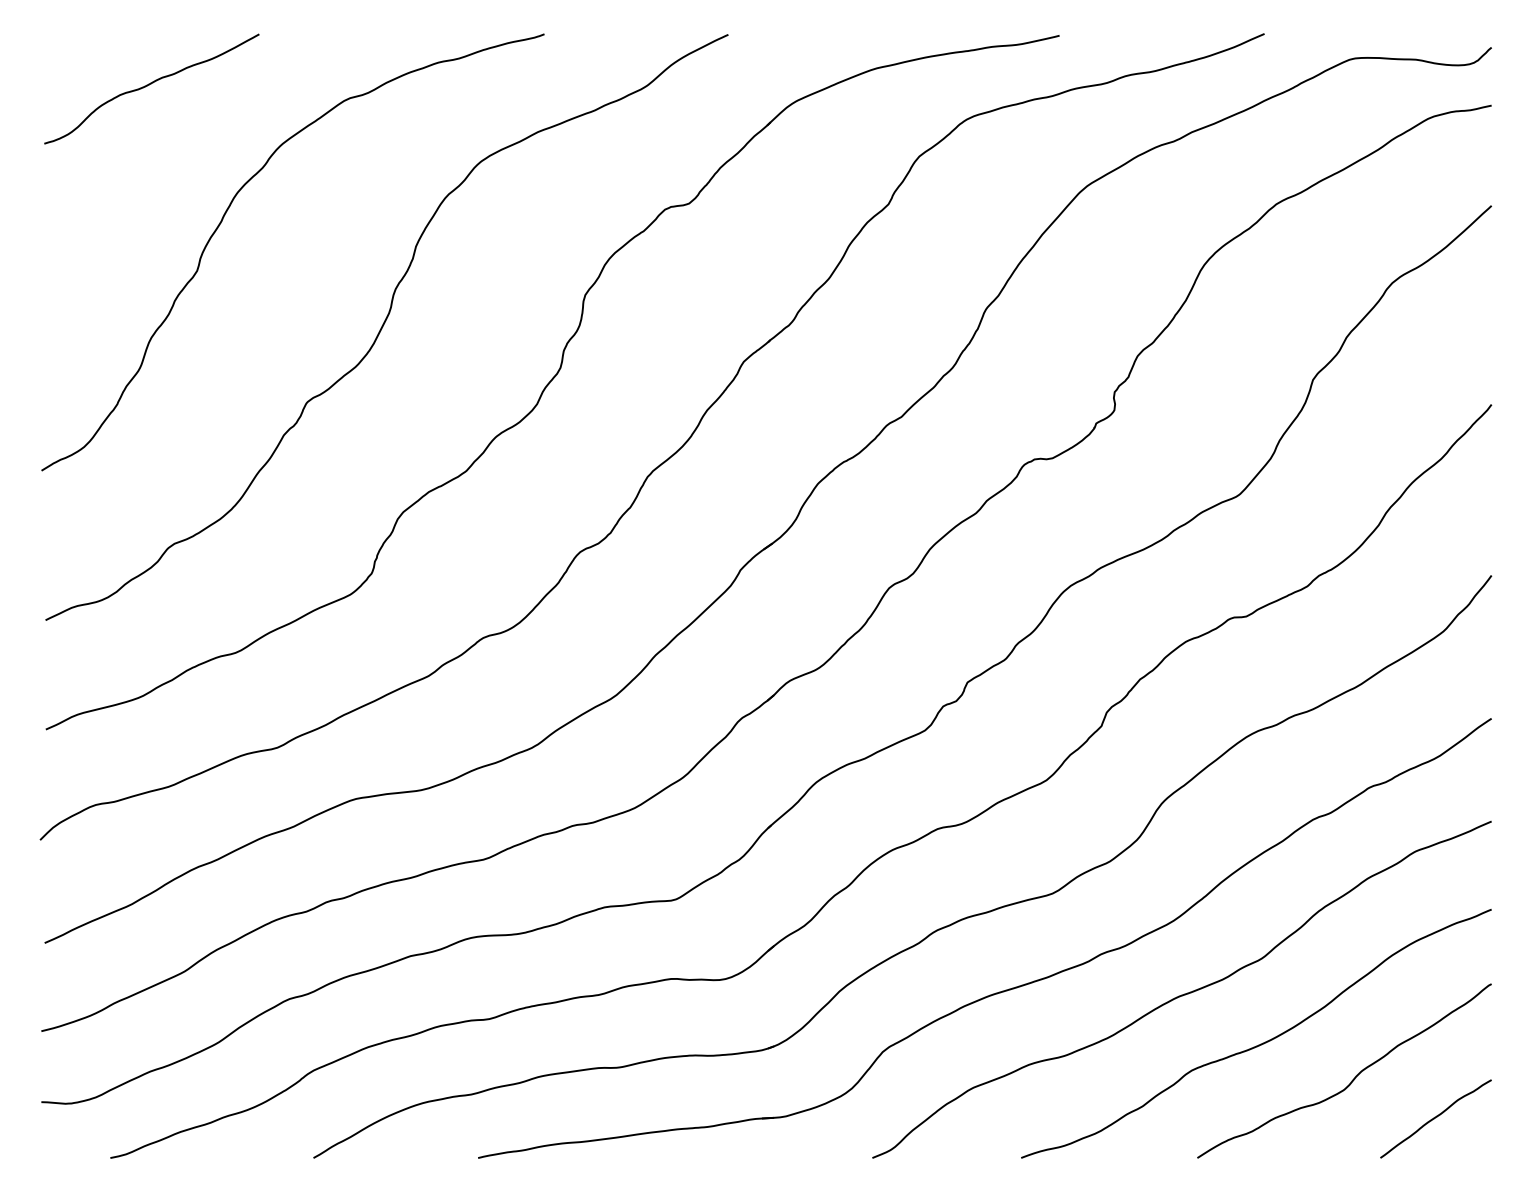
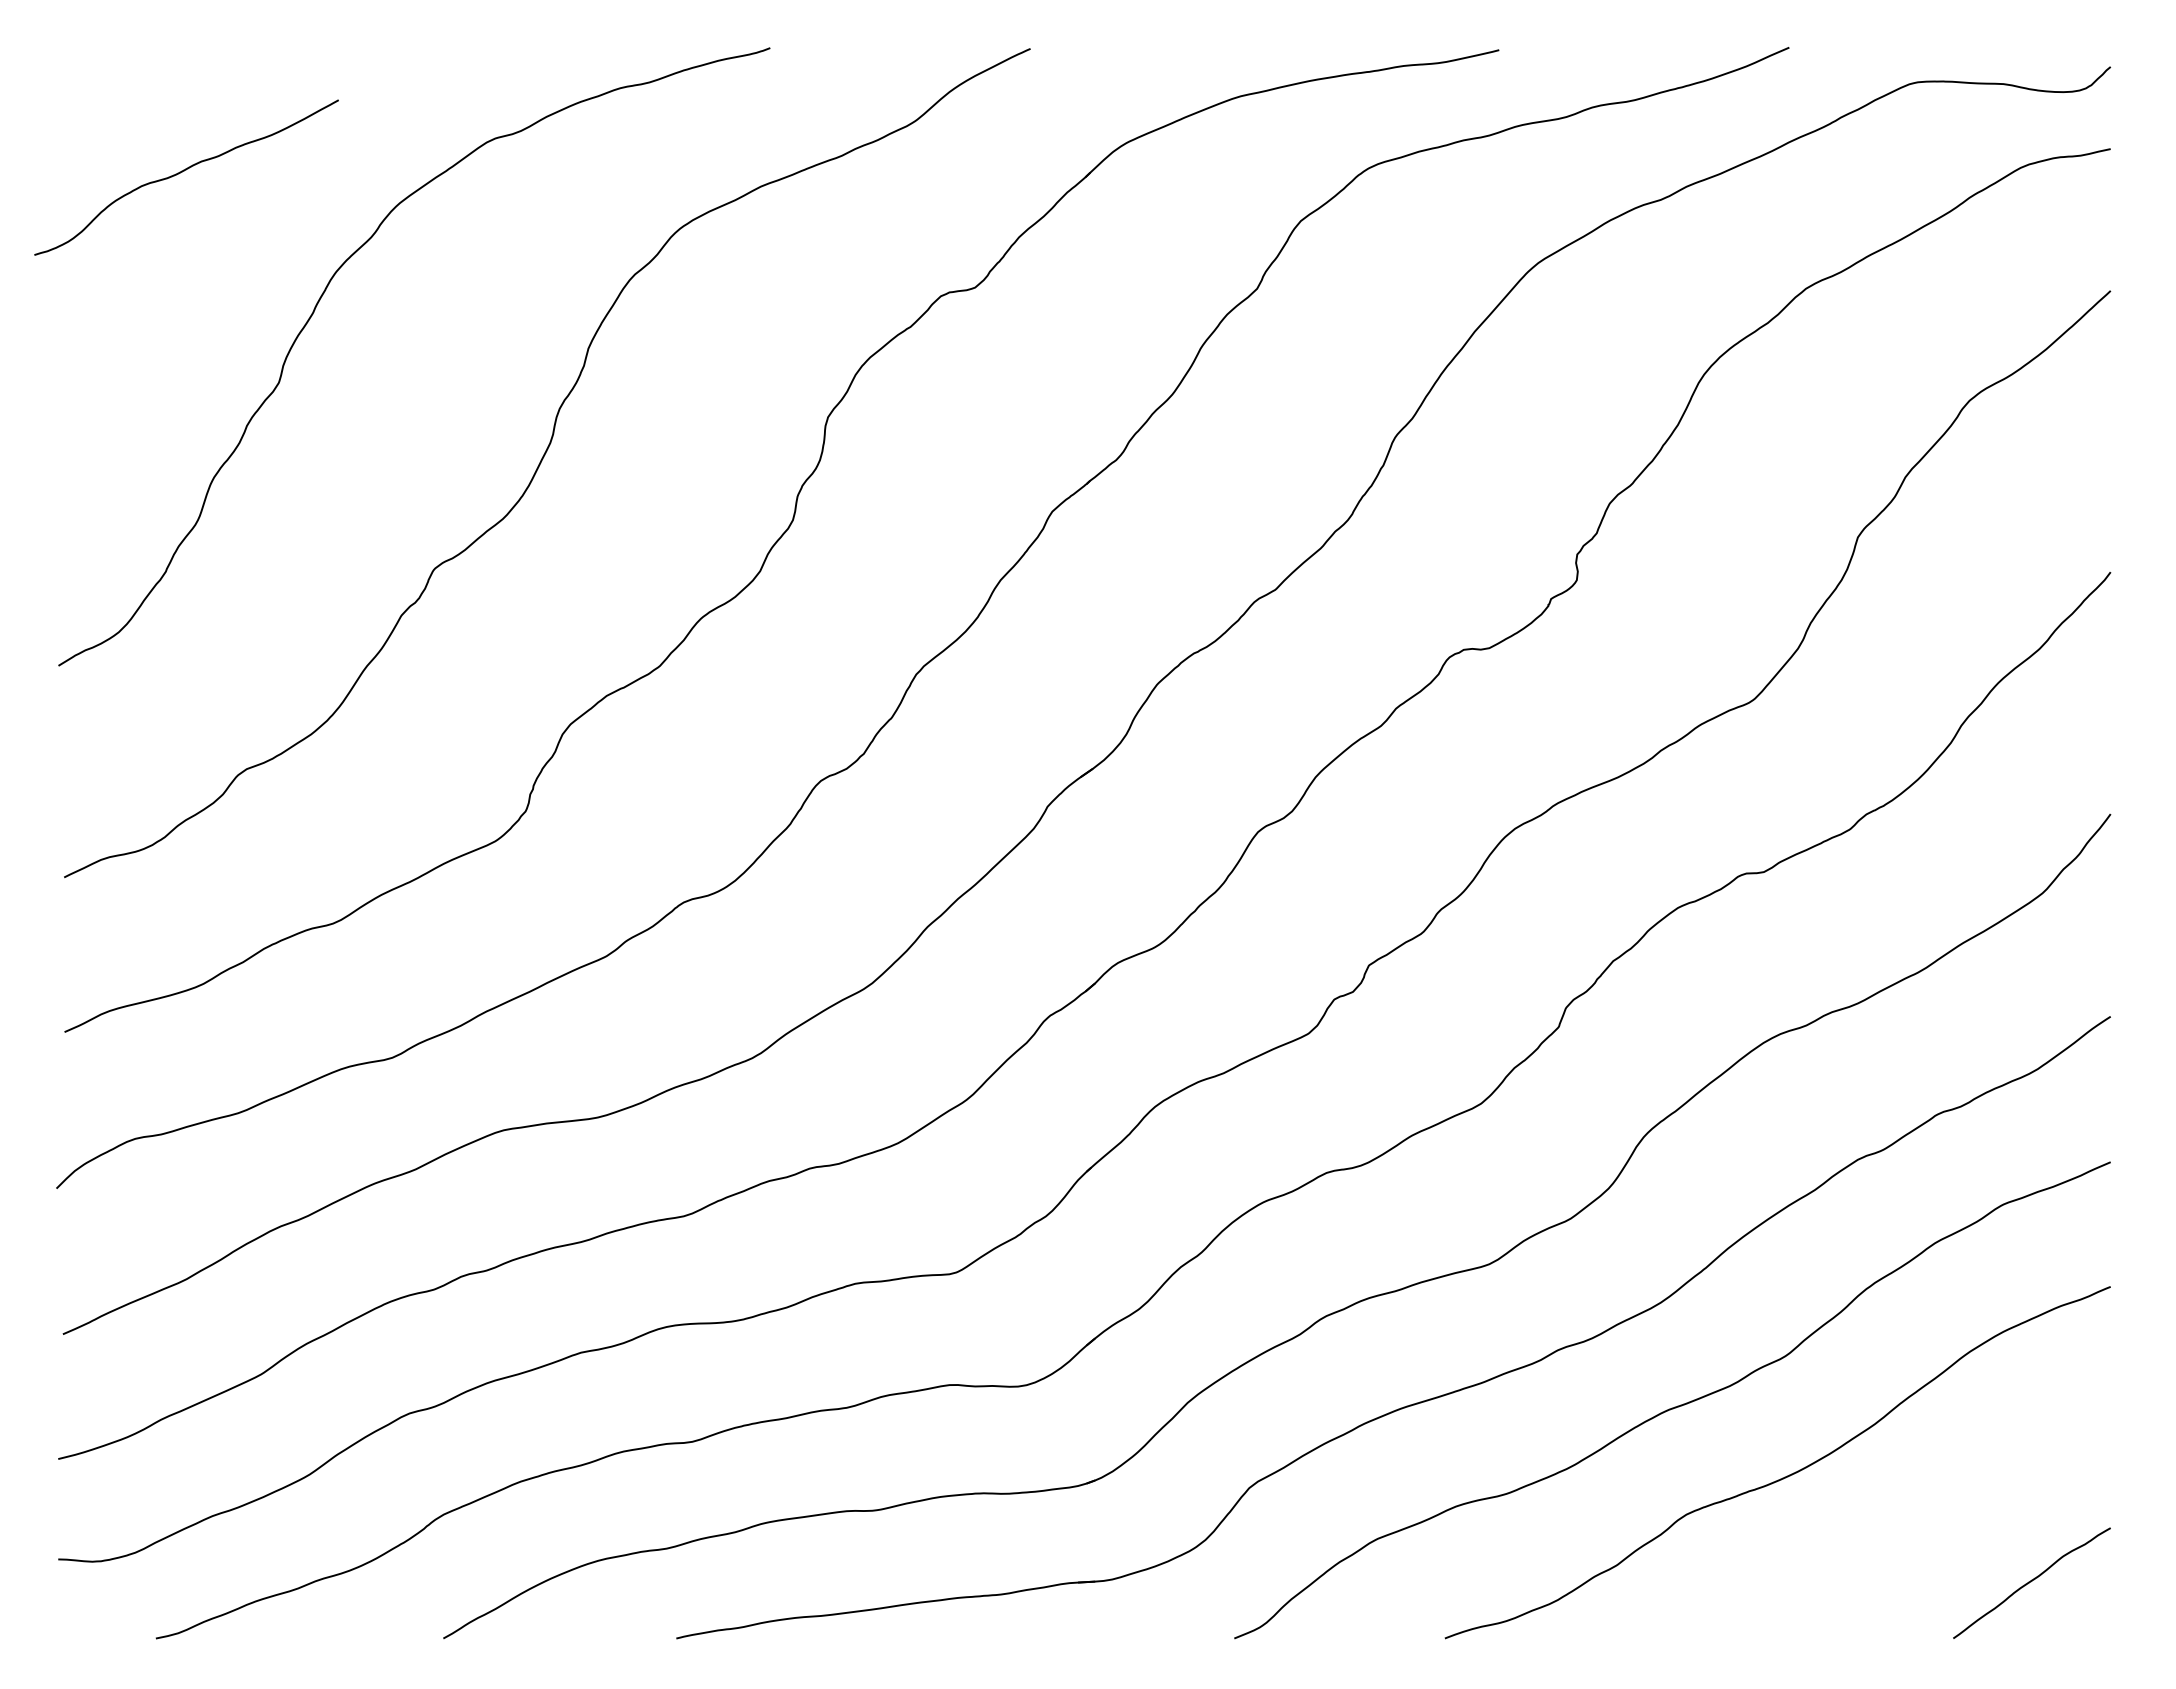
curve: (150, 84) -> (184, 171), moved
curve: (1354, 1077) -> (1916, 1524), removed

